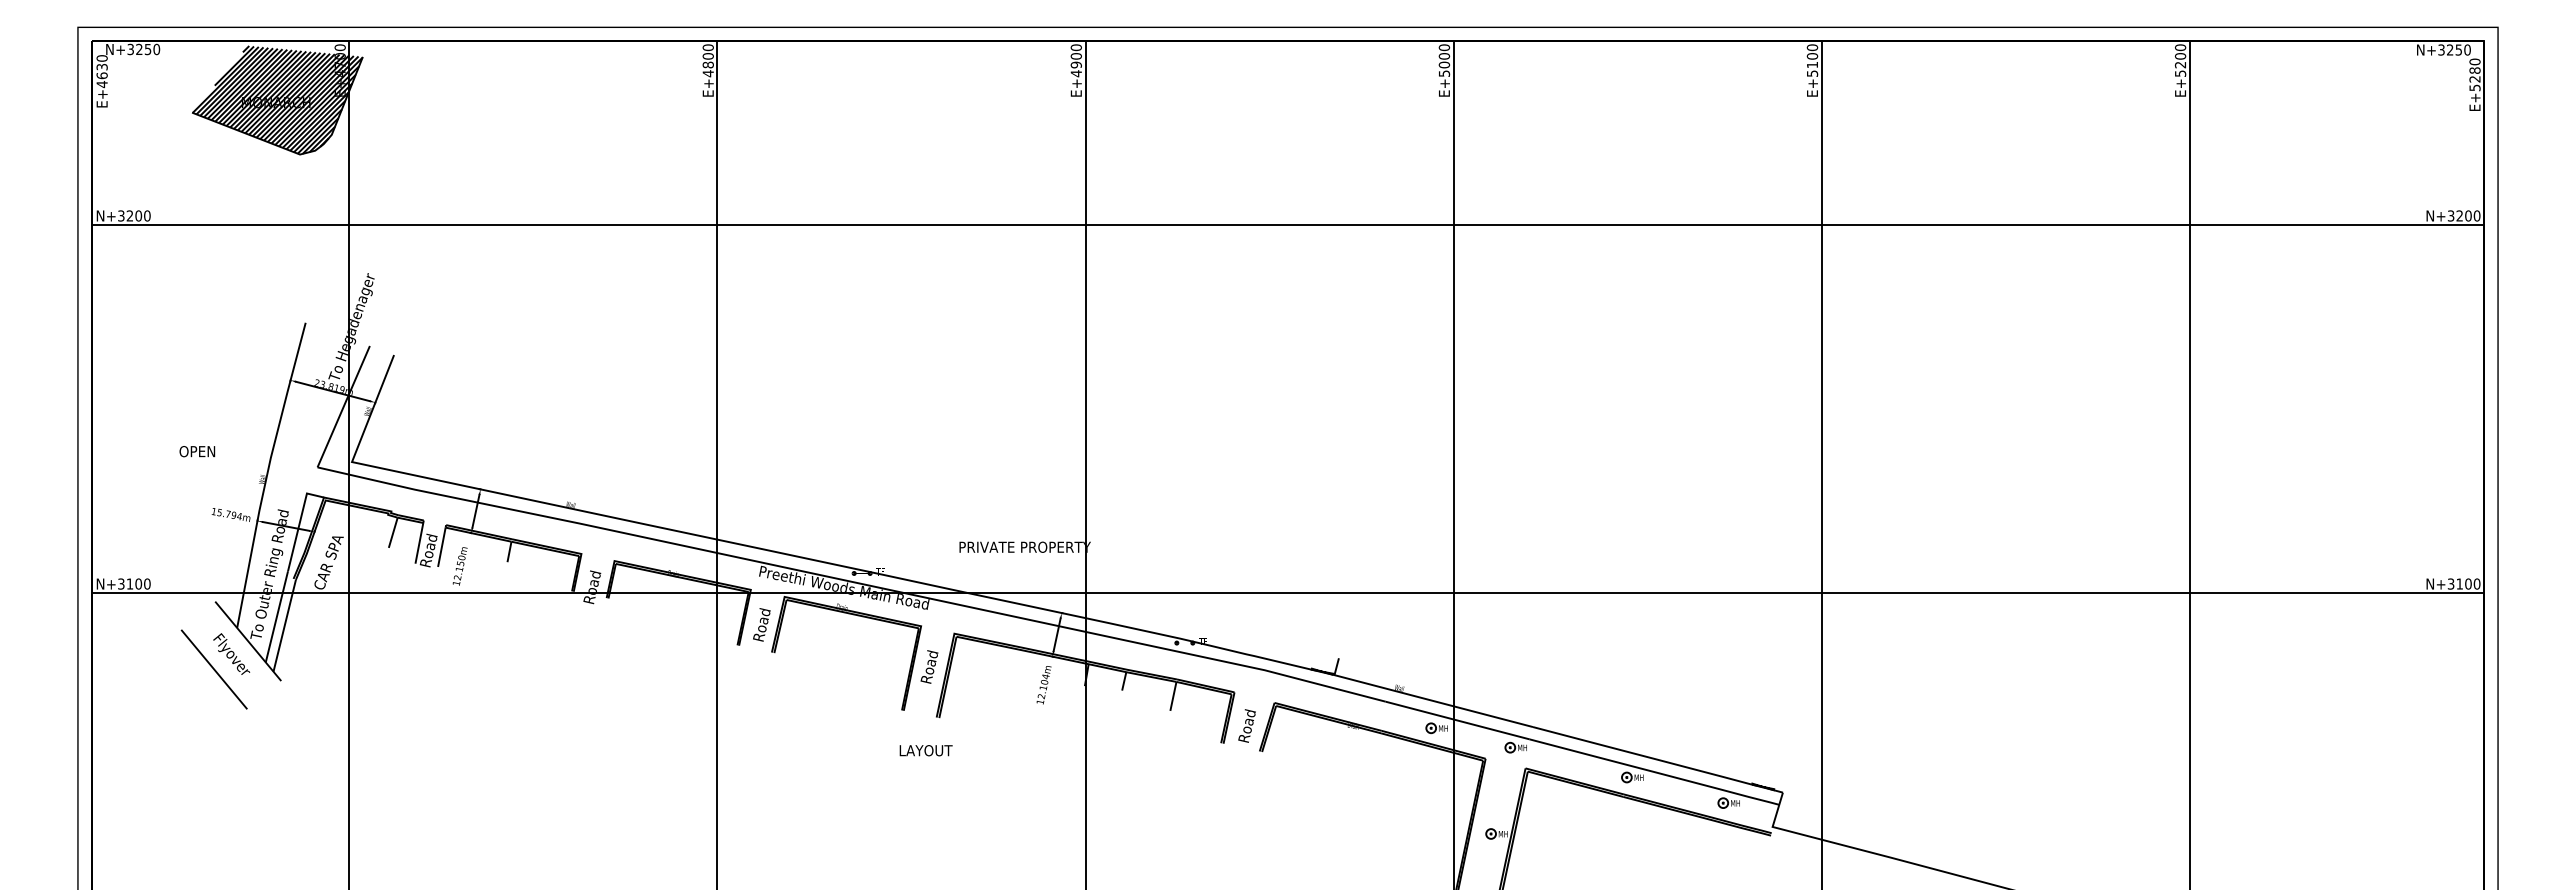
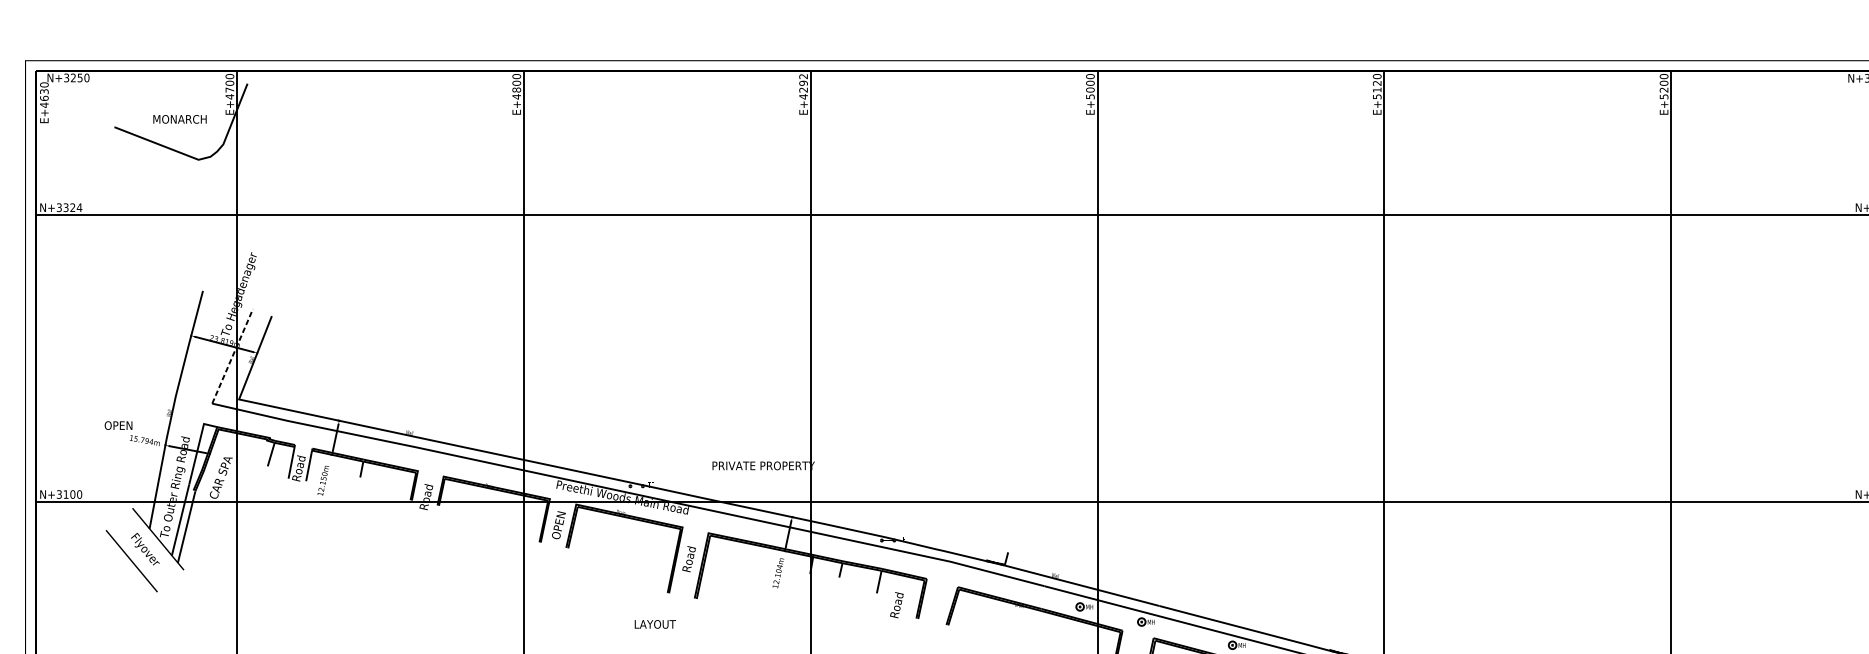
text: (1075, 56) -> (802, 83), E+4900 -> E+4292
text: (1812, 56) -> (1377, 83), E+5100 -> E+5120
hatch: (277, 99) -> (181, 116), removed
text: (138, 215) -> (72, 207), N+3200 -> N+3324
line: (343, 406) -> (232, 356), solid -> dashed
text: (197, 451) -> (118, 425), moved
text: (762, 623) -> (558, 525), Road -> OPEN
text: (1246, 725) -> (896, 604), moved
text: (925, 750) -> (654, 624), moved

